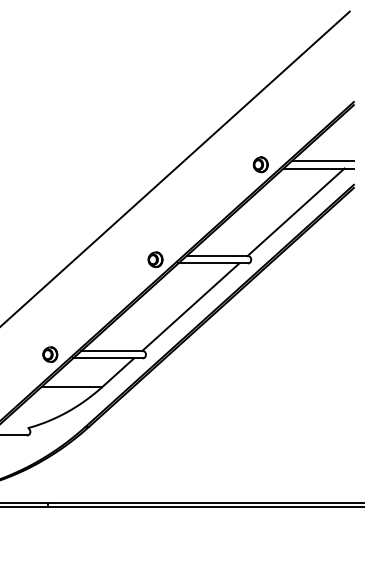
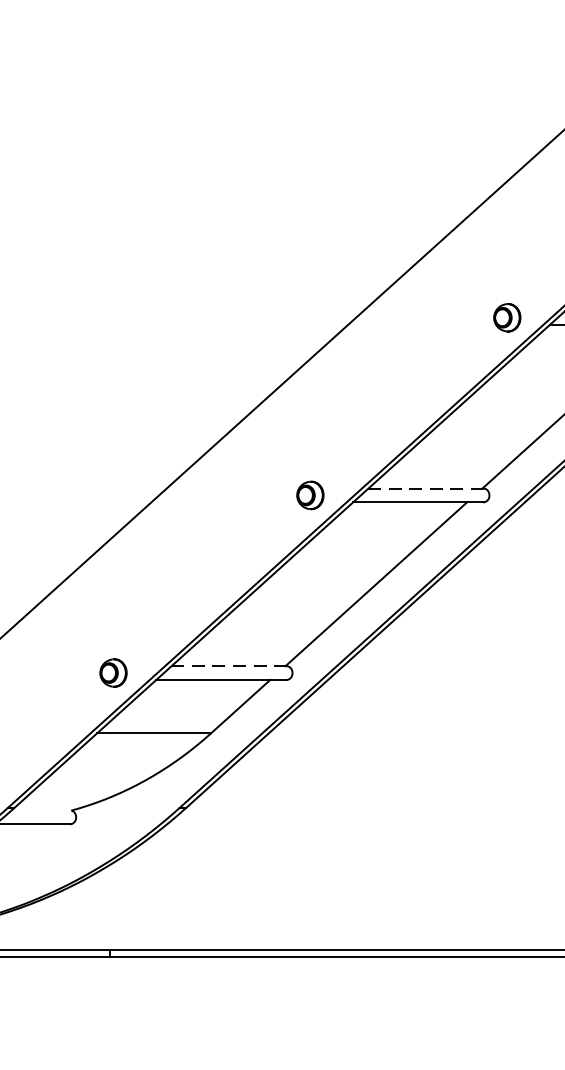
line: (217, 256) -> (426, 489), solid -> dashed
line: (112, 351) -> (229, 667), solid -> dashed

